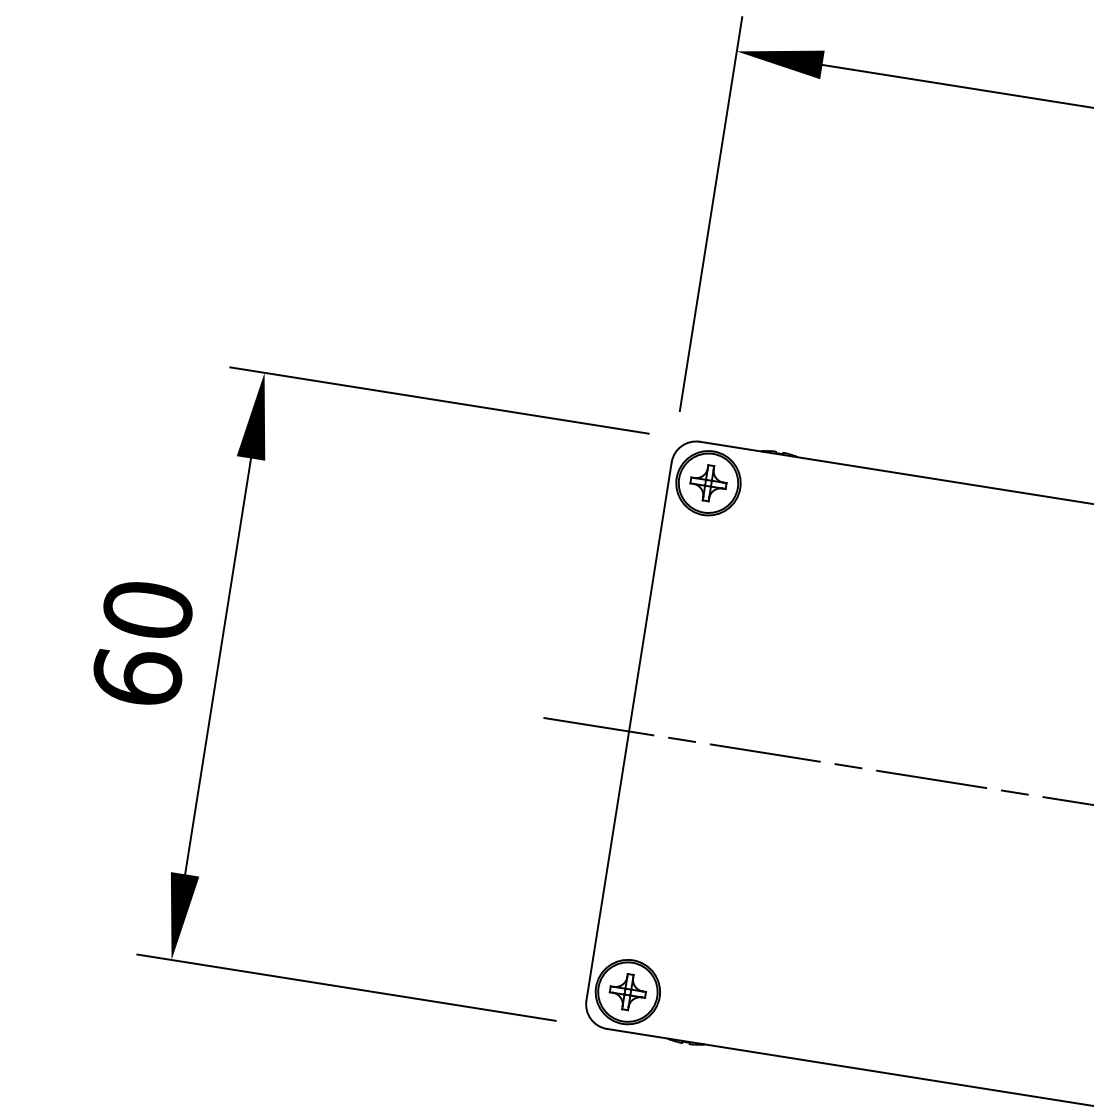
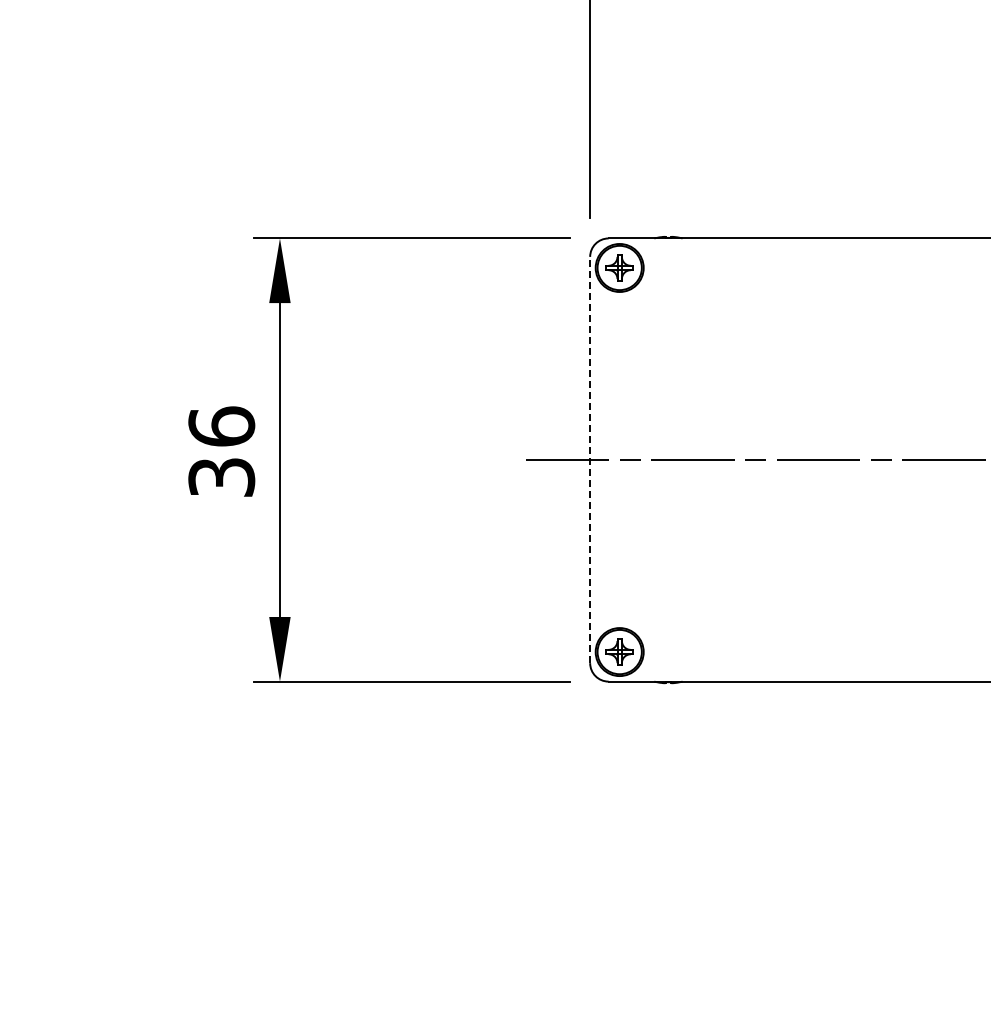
text: (142, 642) -> (221, 451), 60 -> 36
line: (629, 730) -> (590, 459), solid -> dashed

